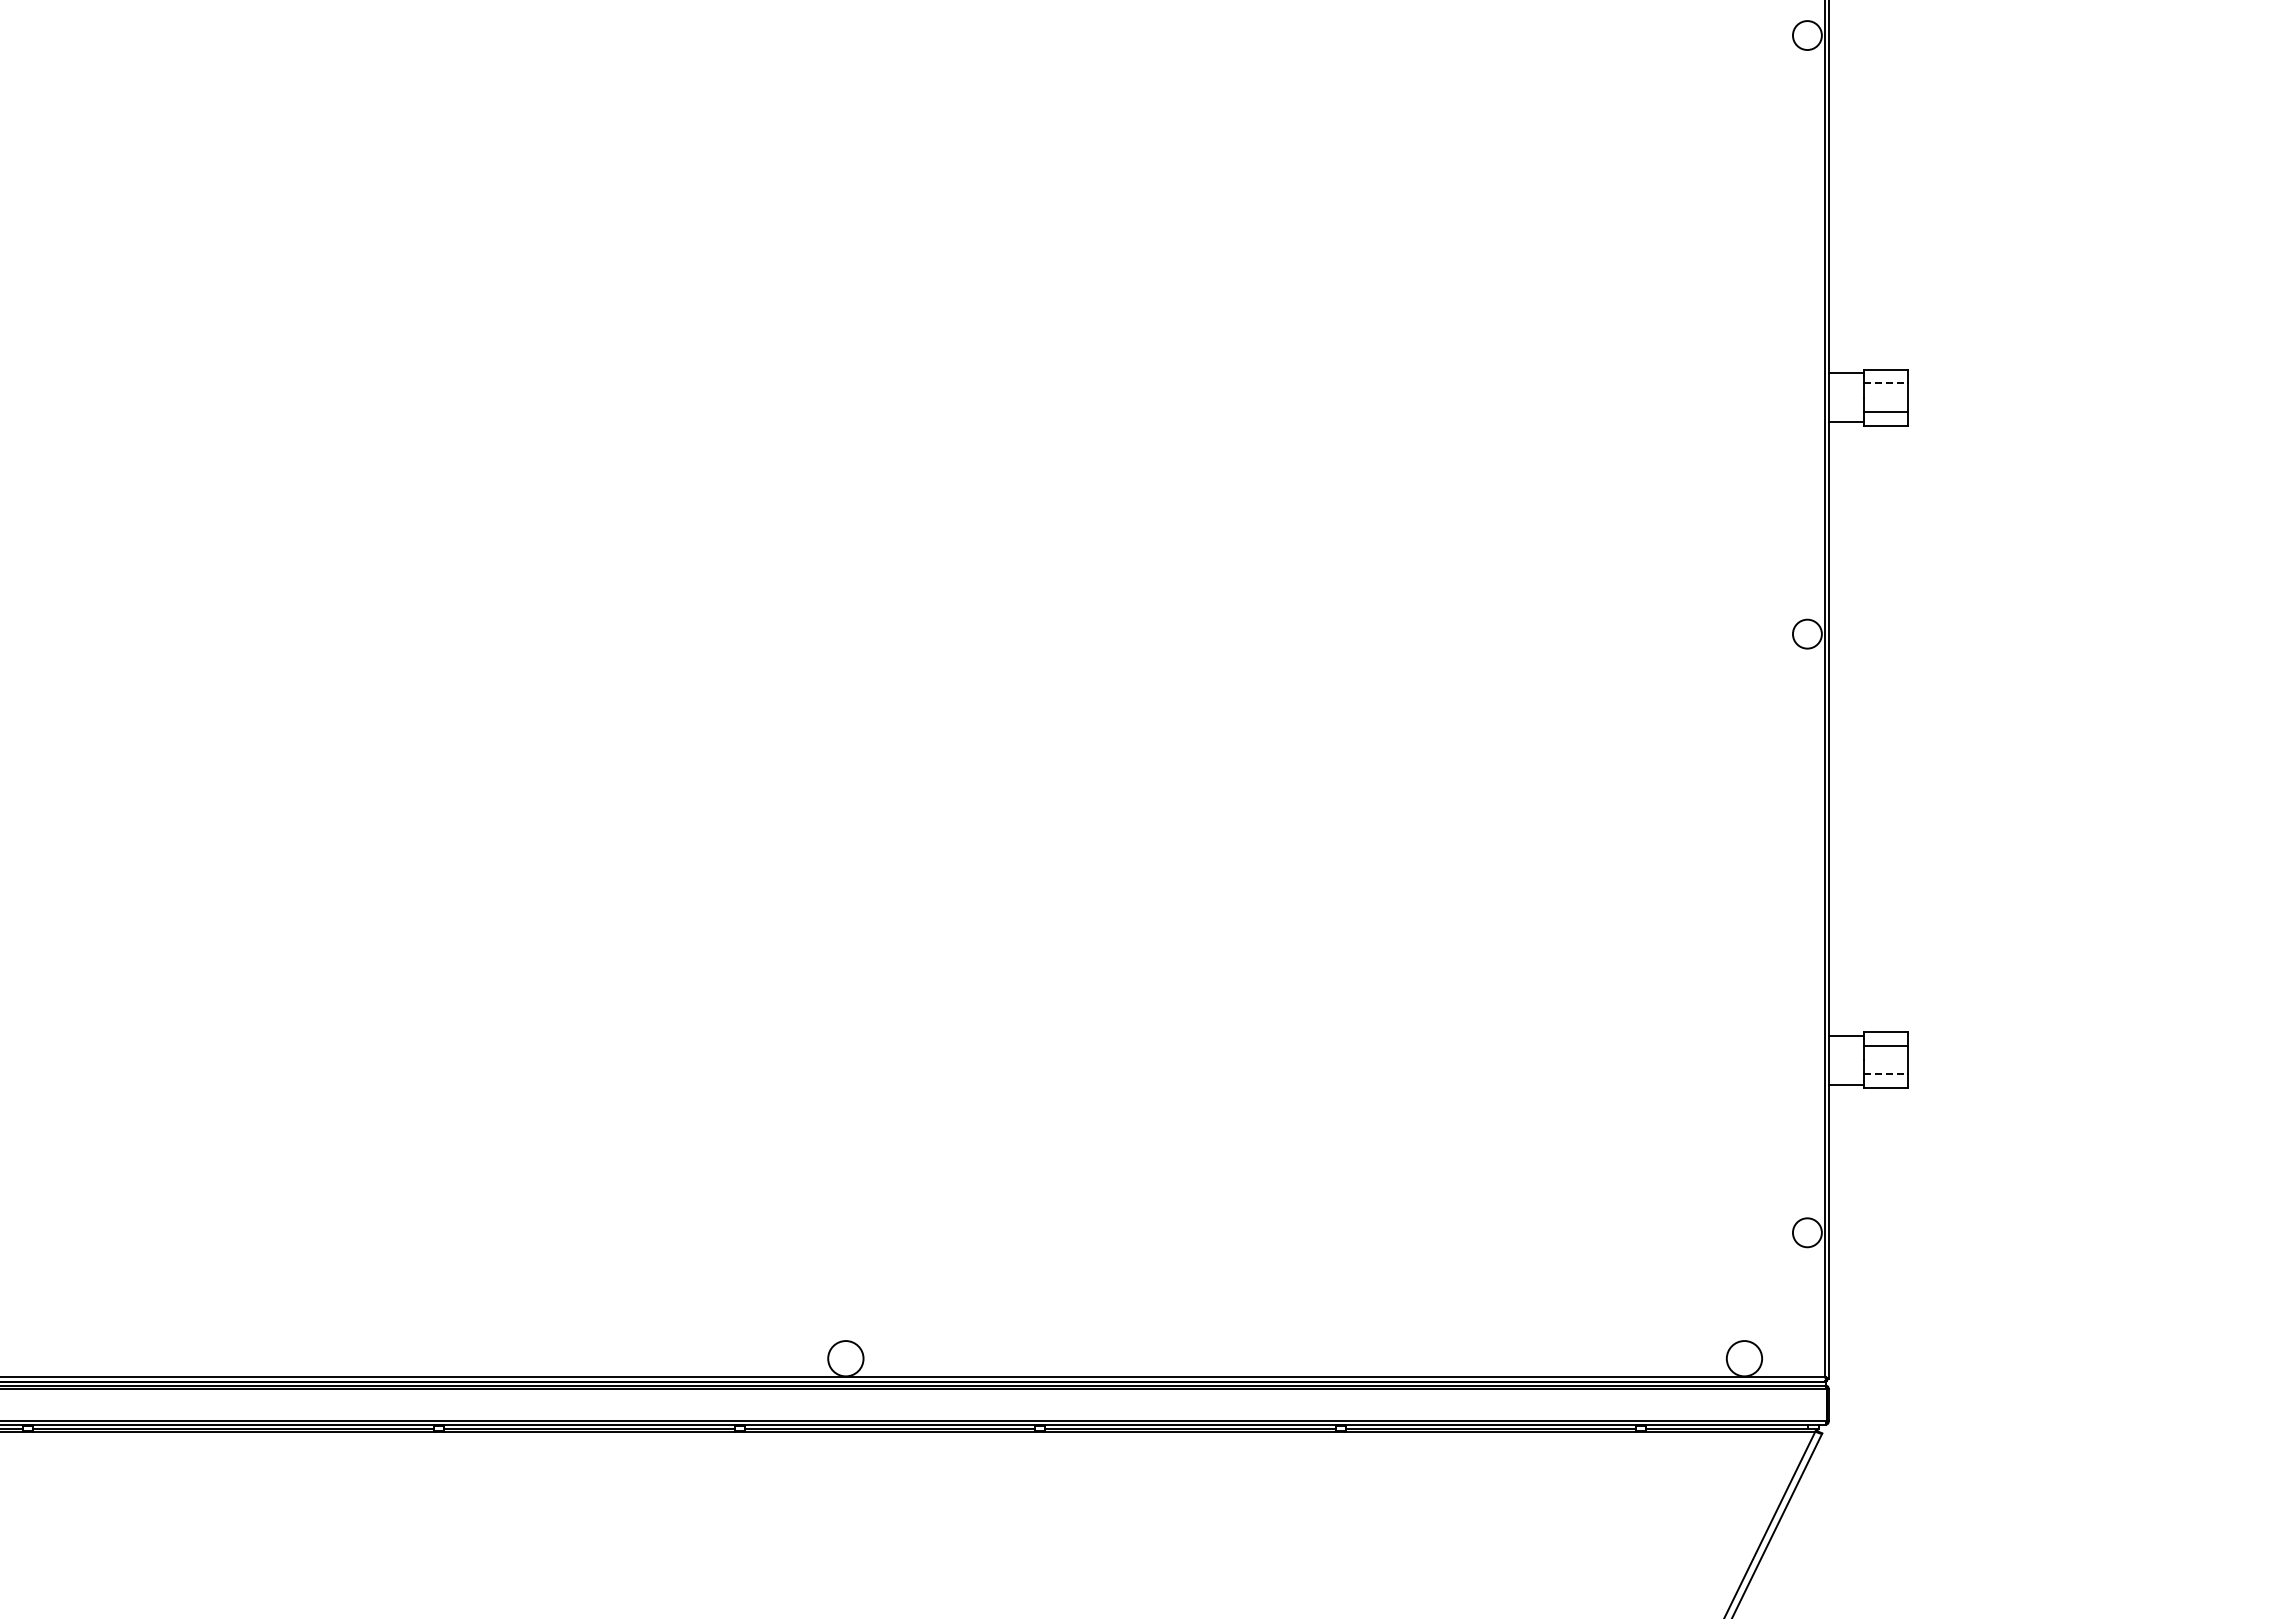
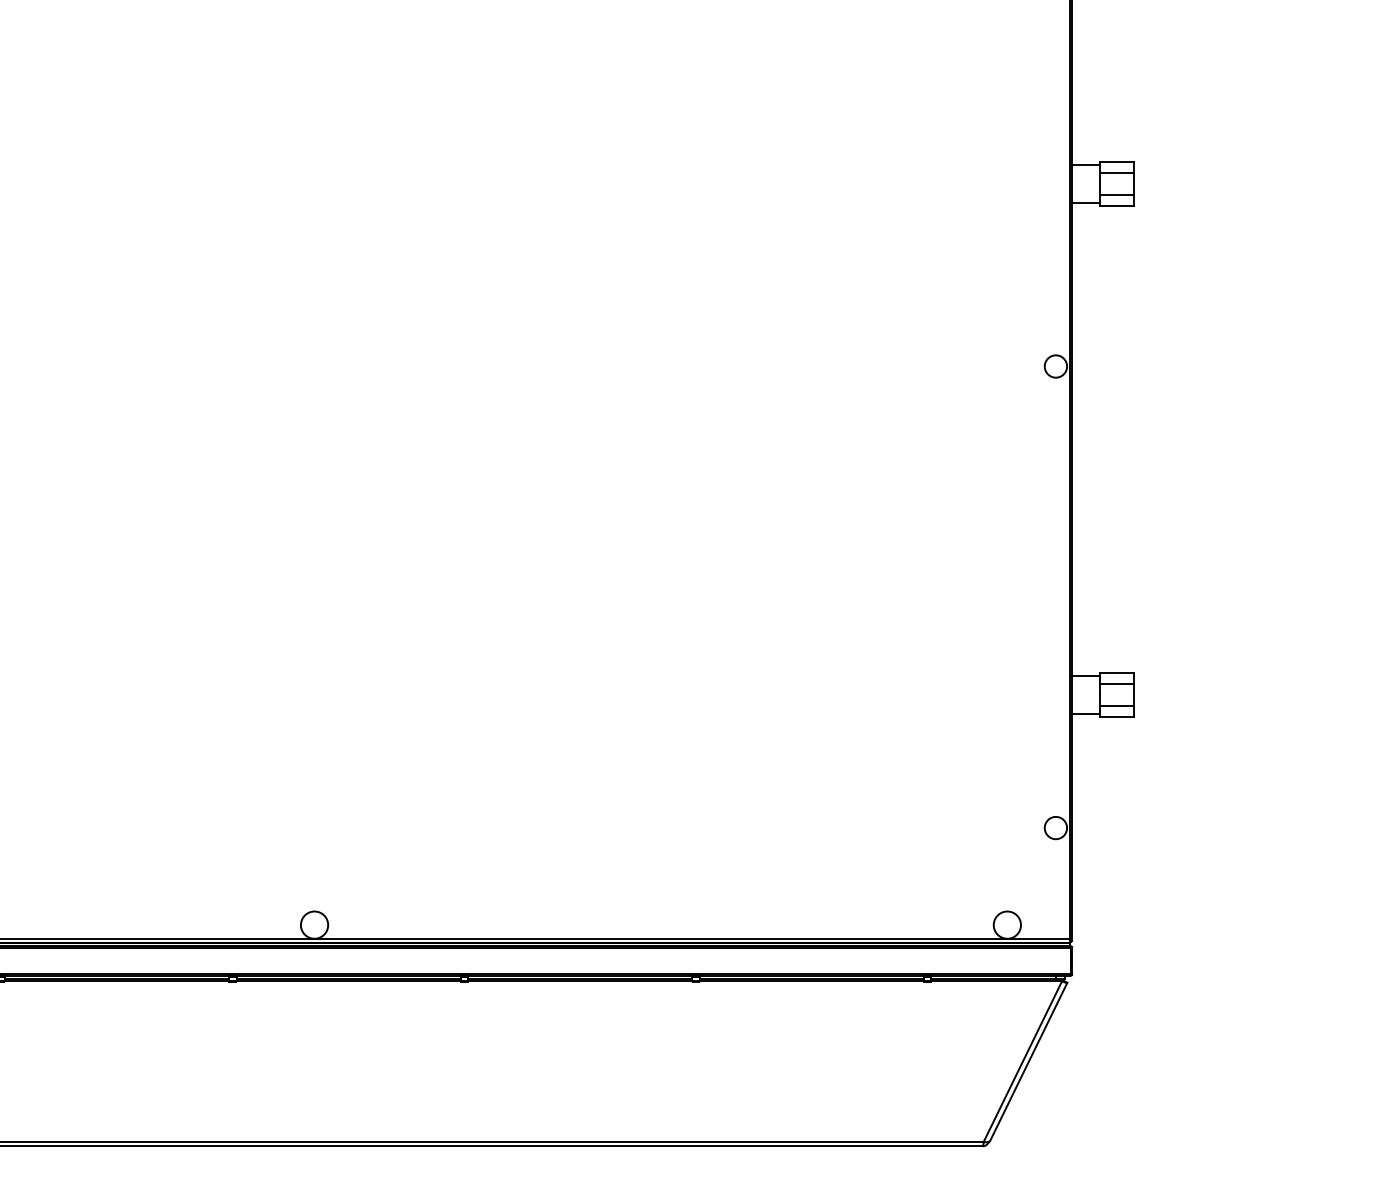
line: (1886, 383) -> (1116, 173), dashed -> solid
line: (1886, 1074) -> (1116, 706), dashed -> solid

